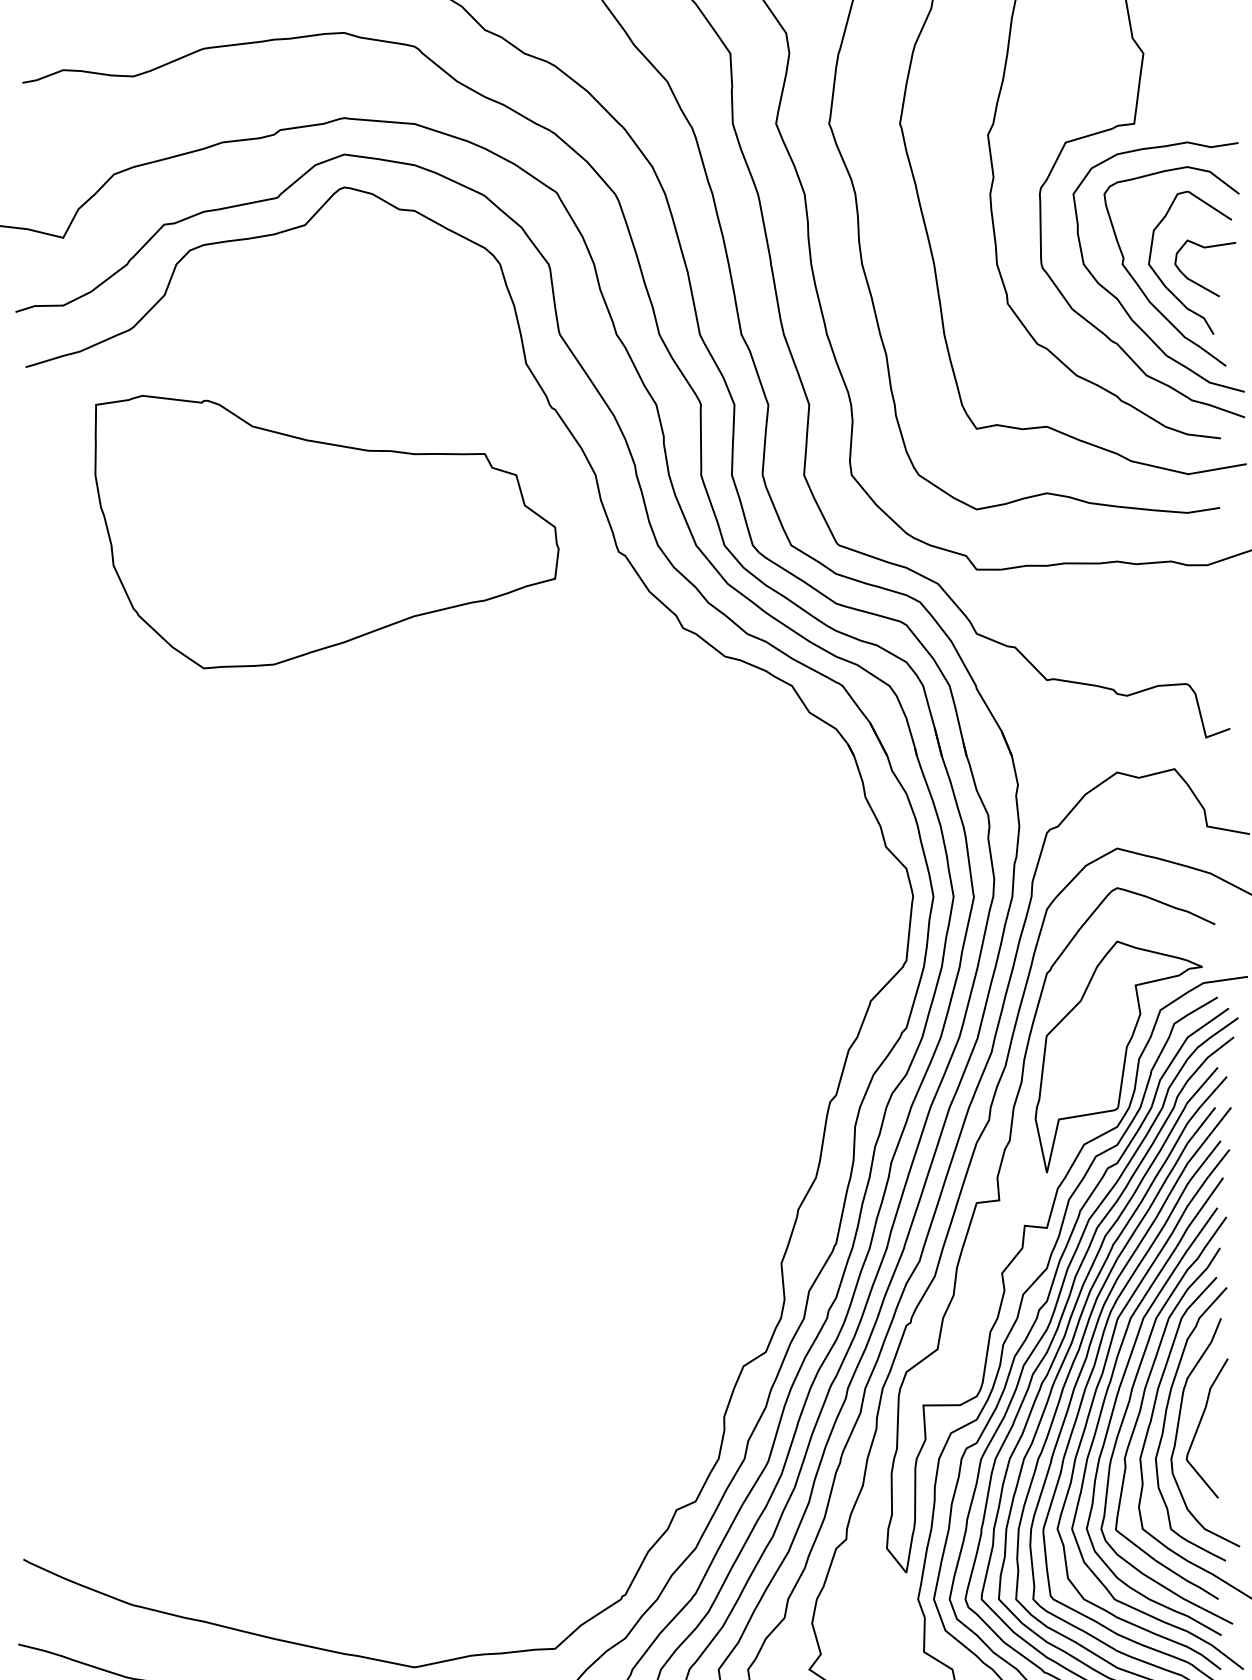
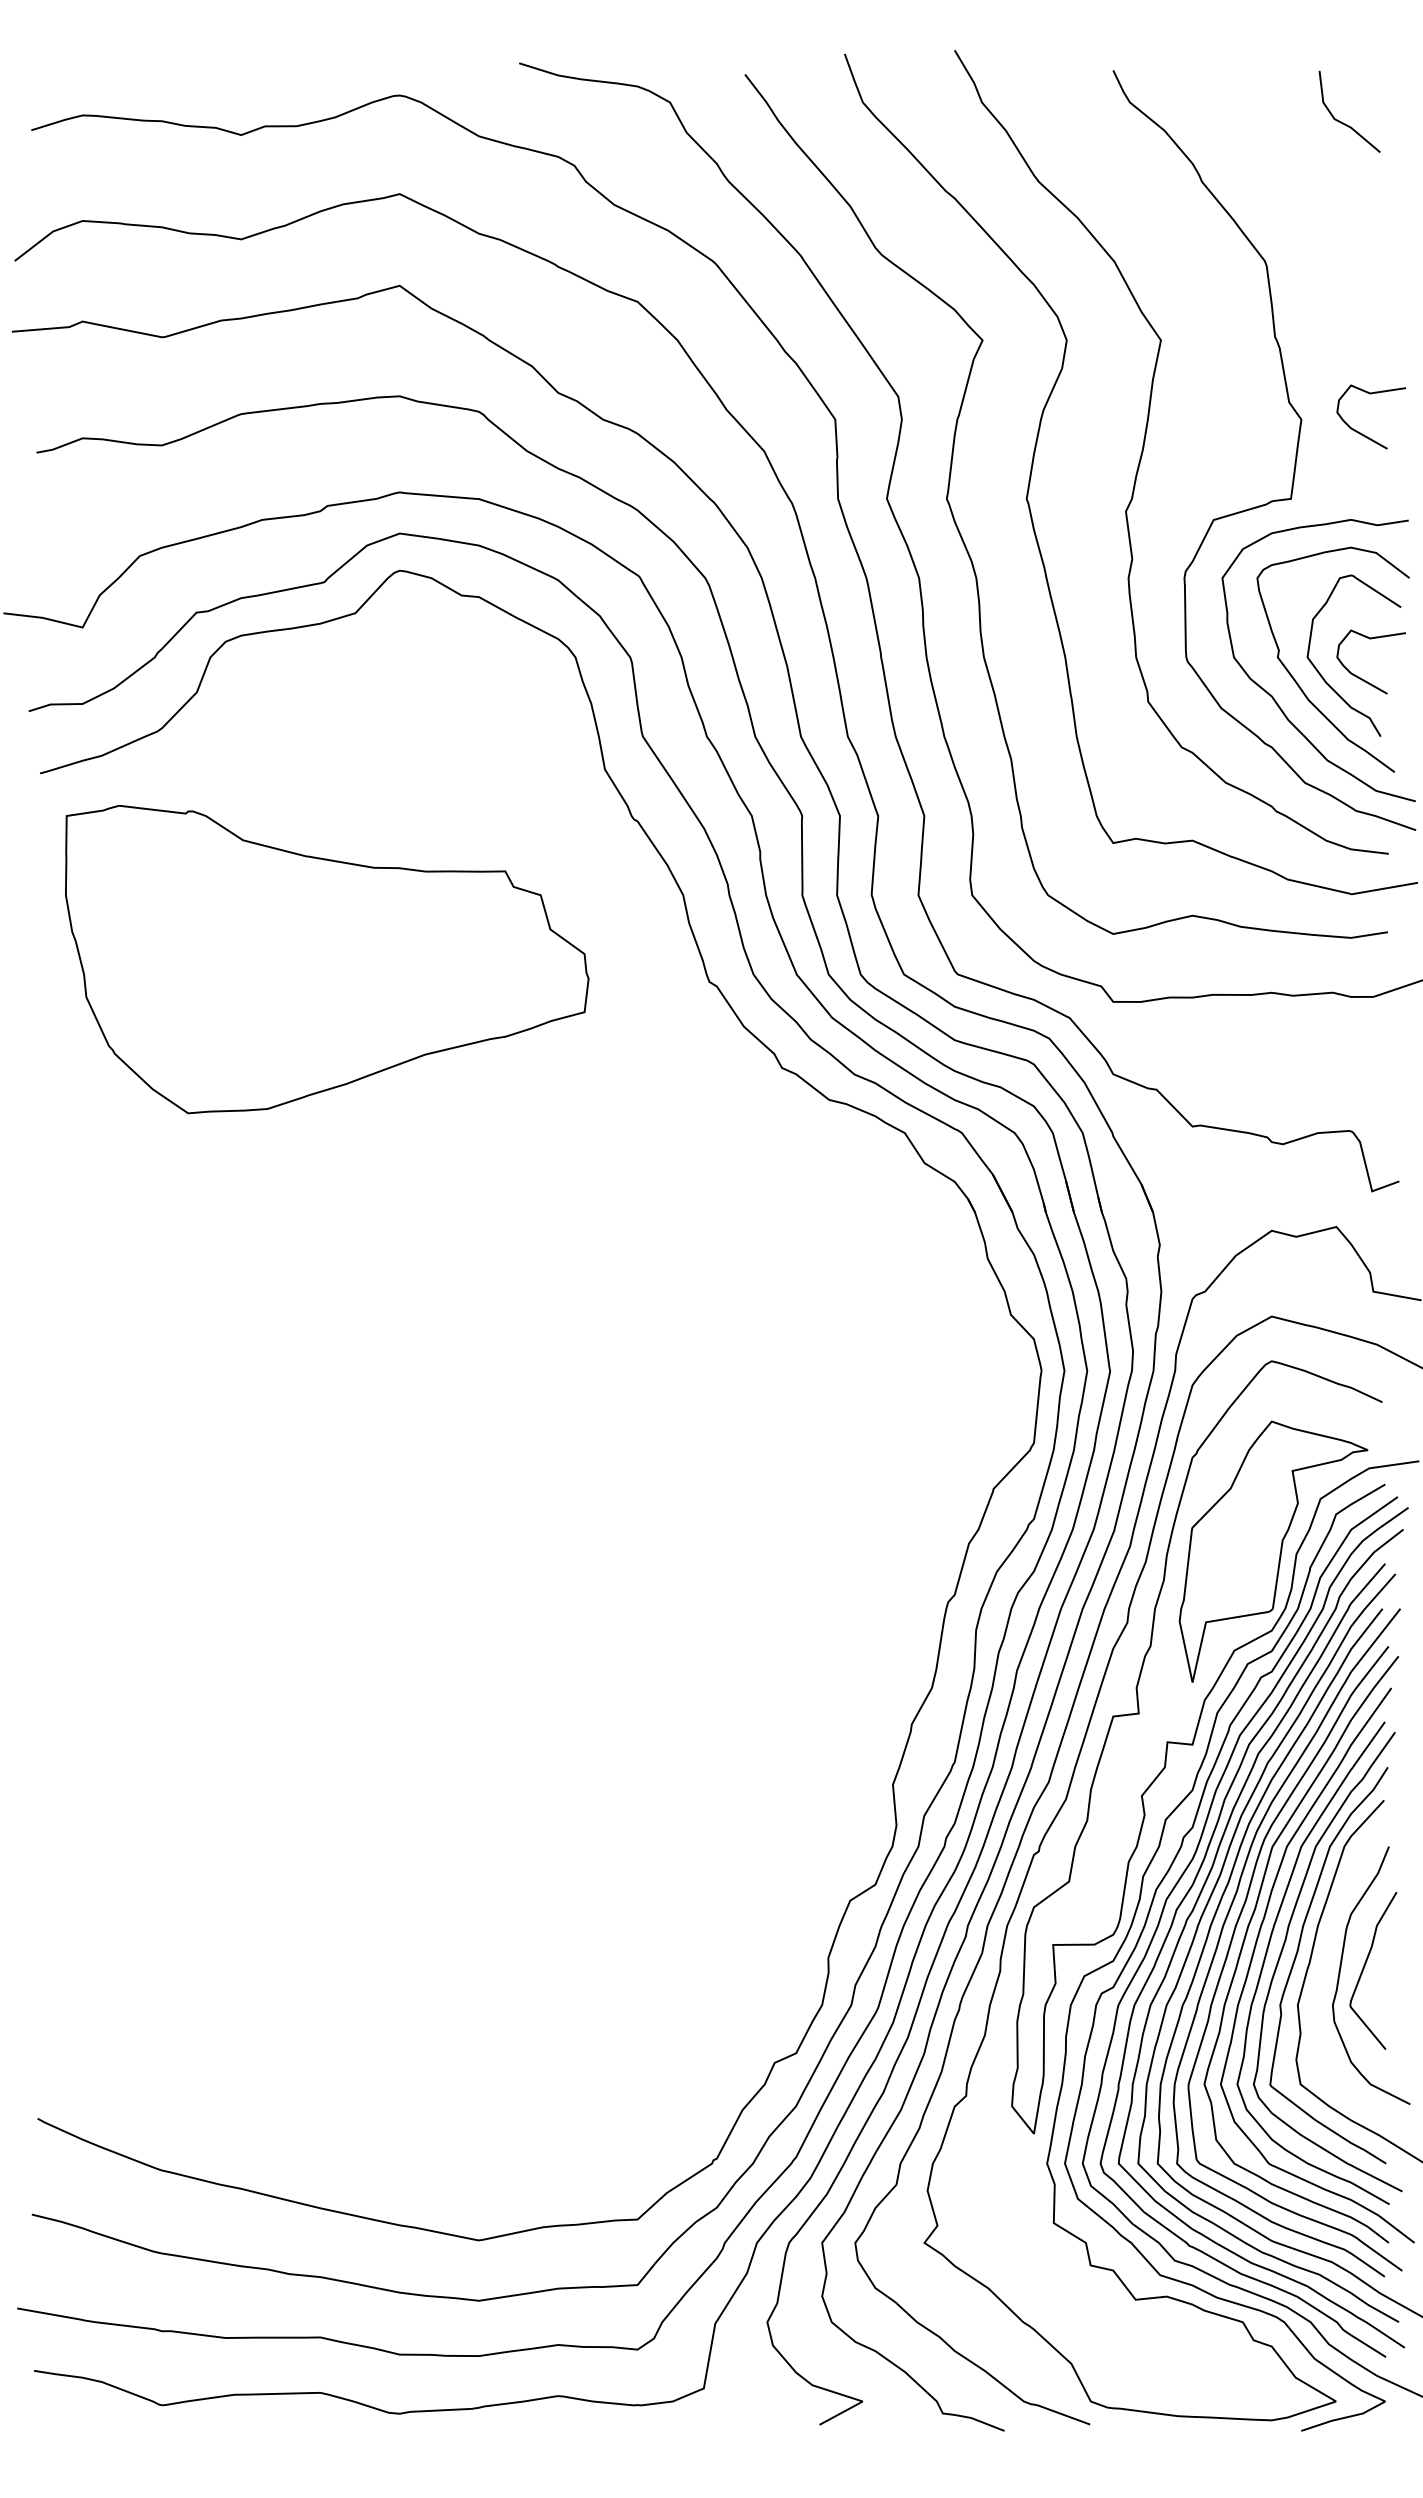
curve: (1197, 65) -> (1362, 433), added
part: (327, 532) -> (327, 959), moved
curve: (1165, 1421) -> (1326, 1962), removed

